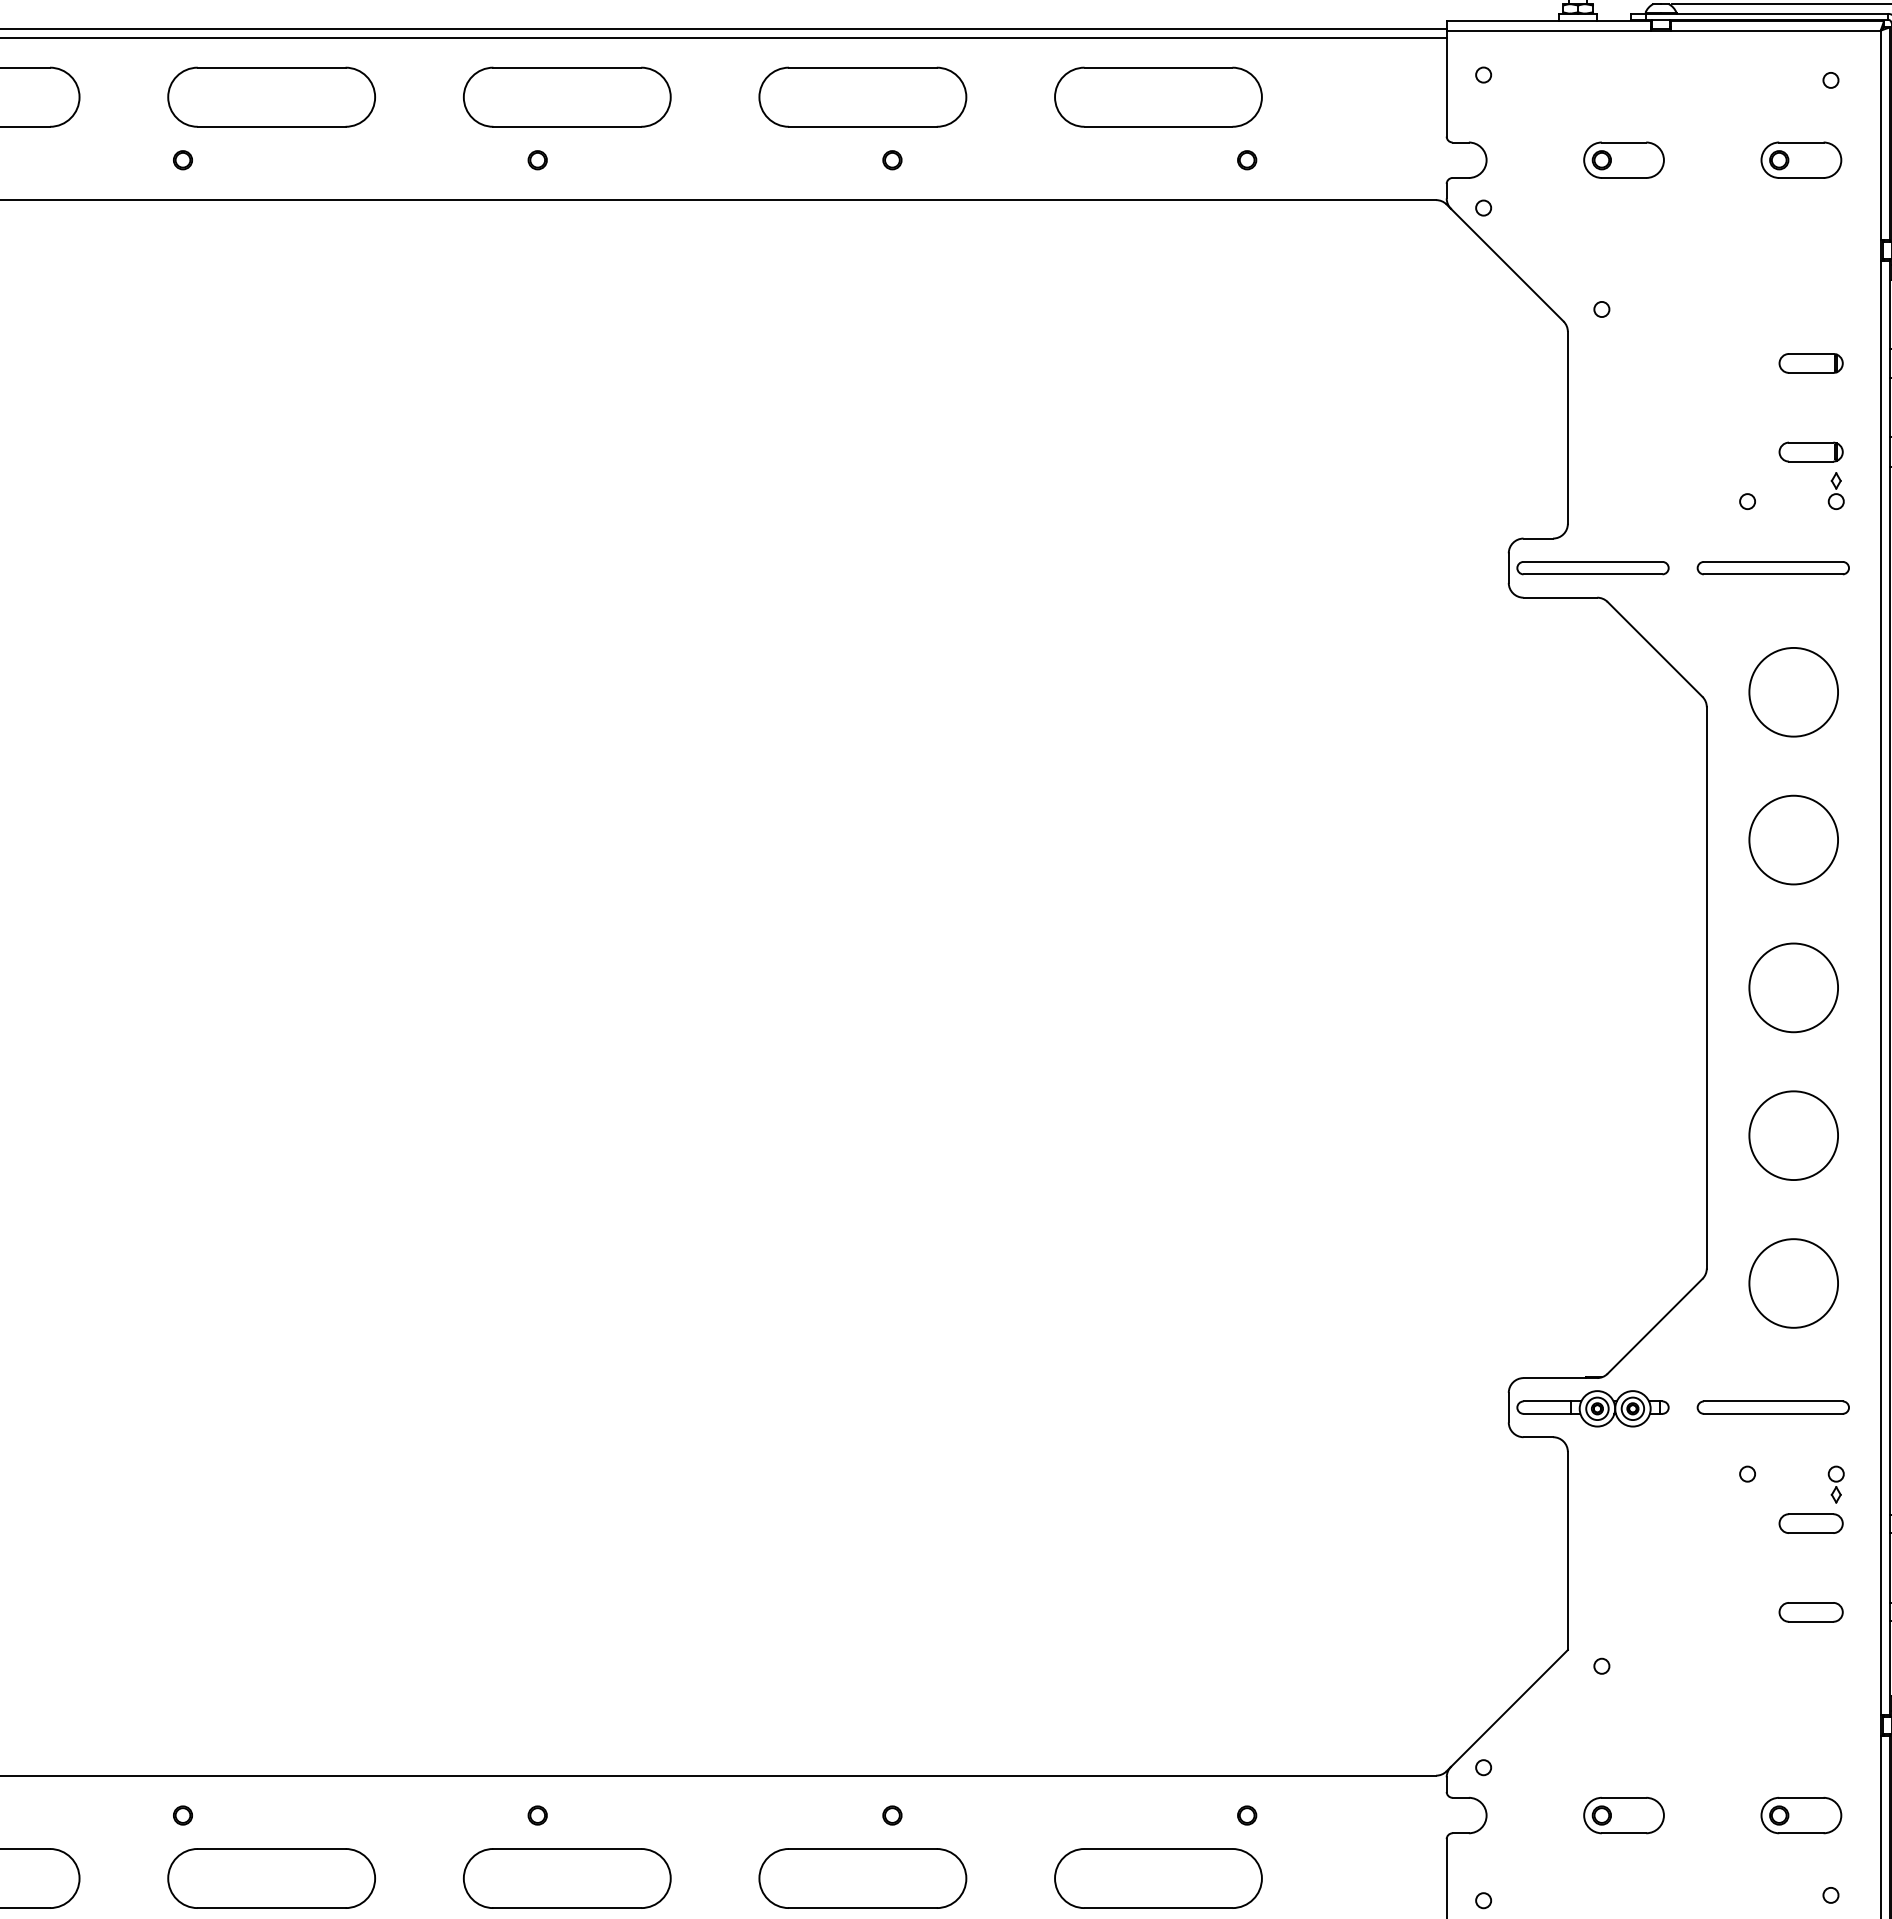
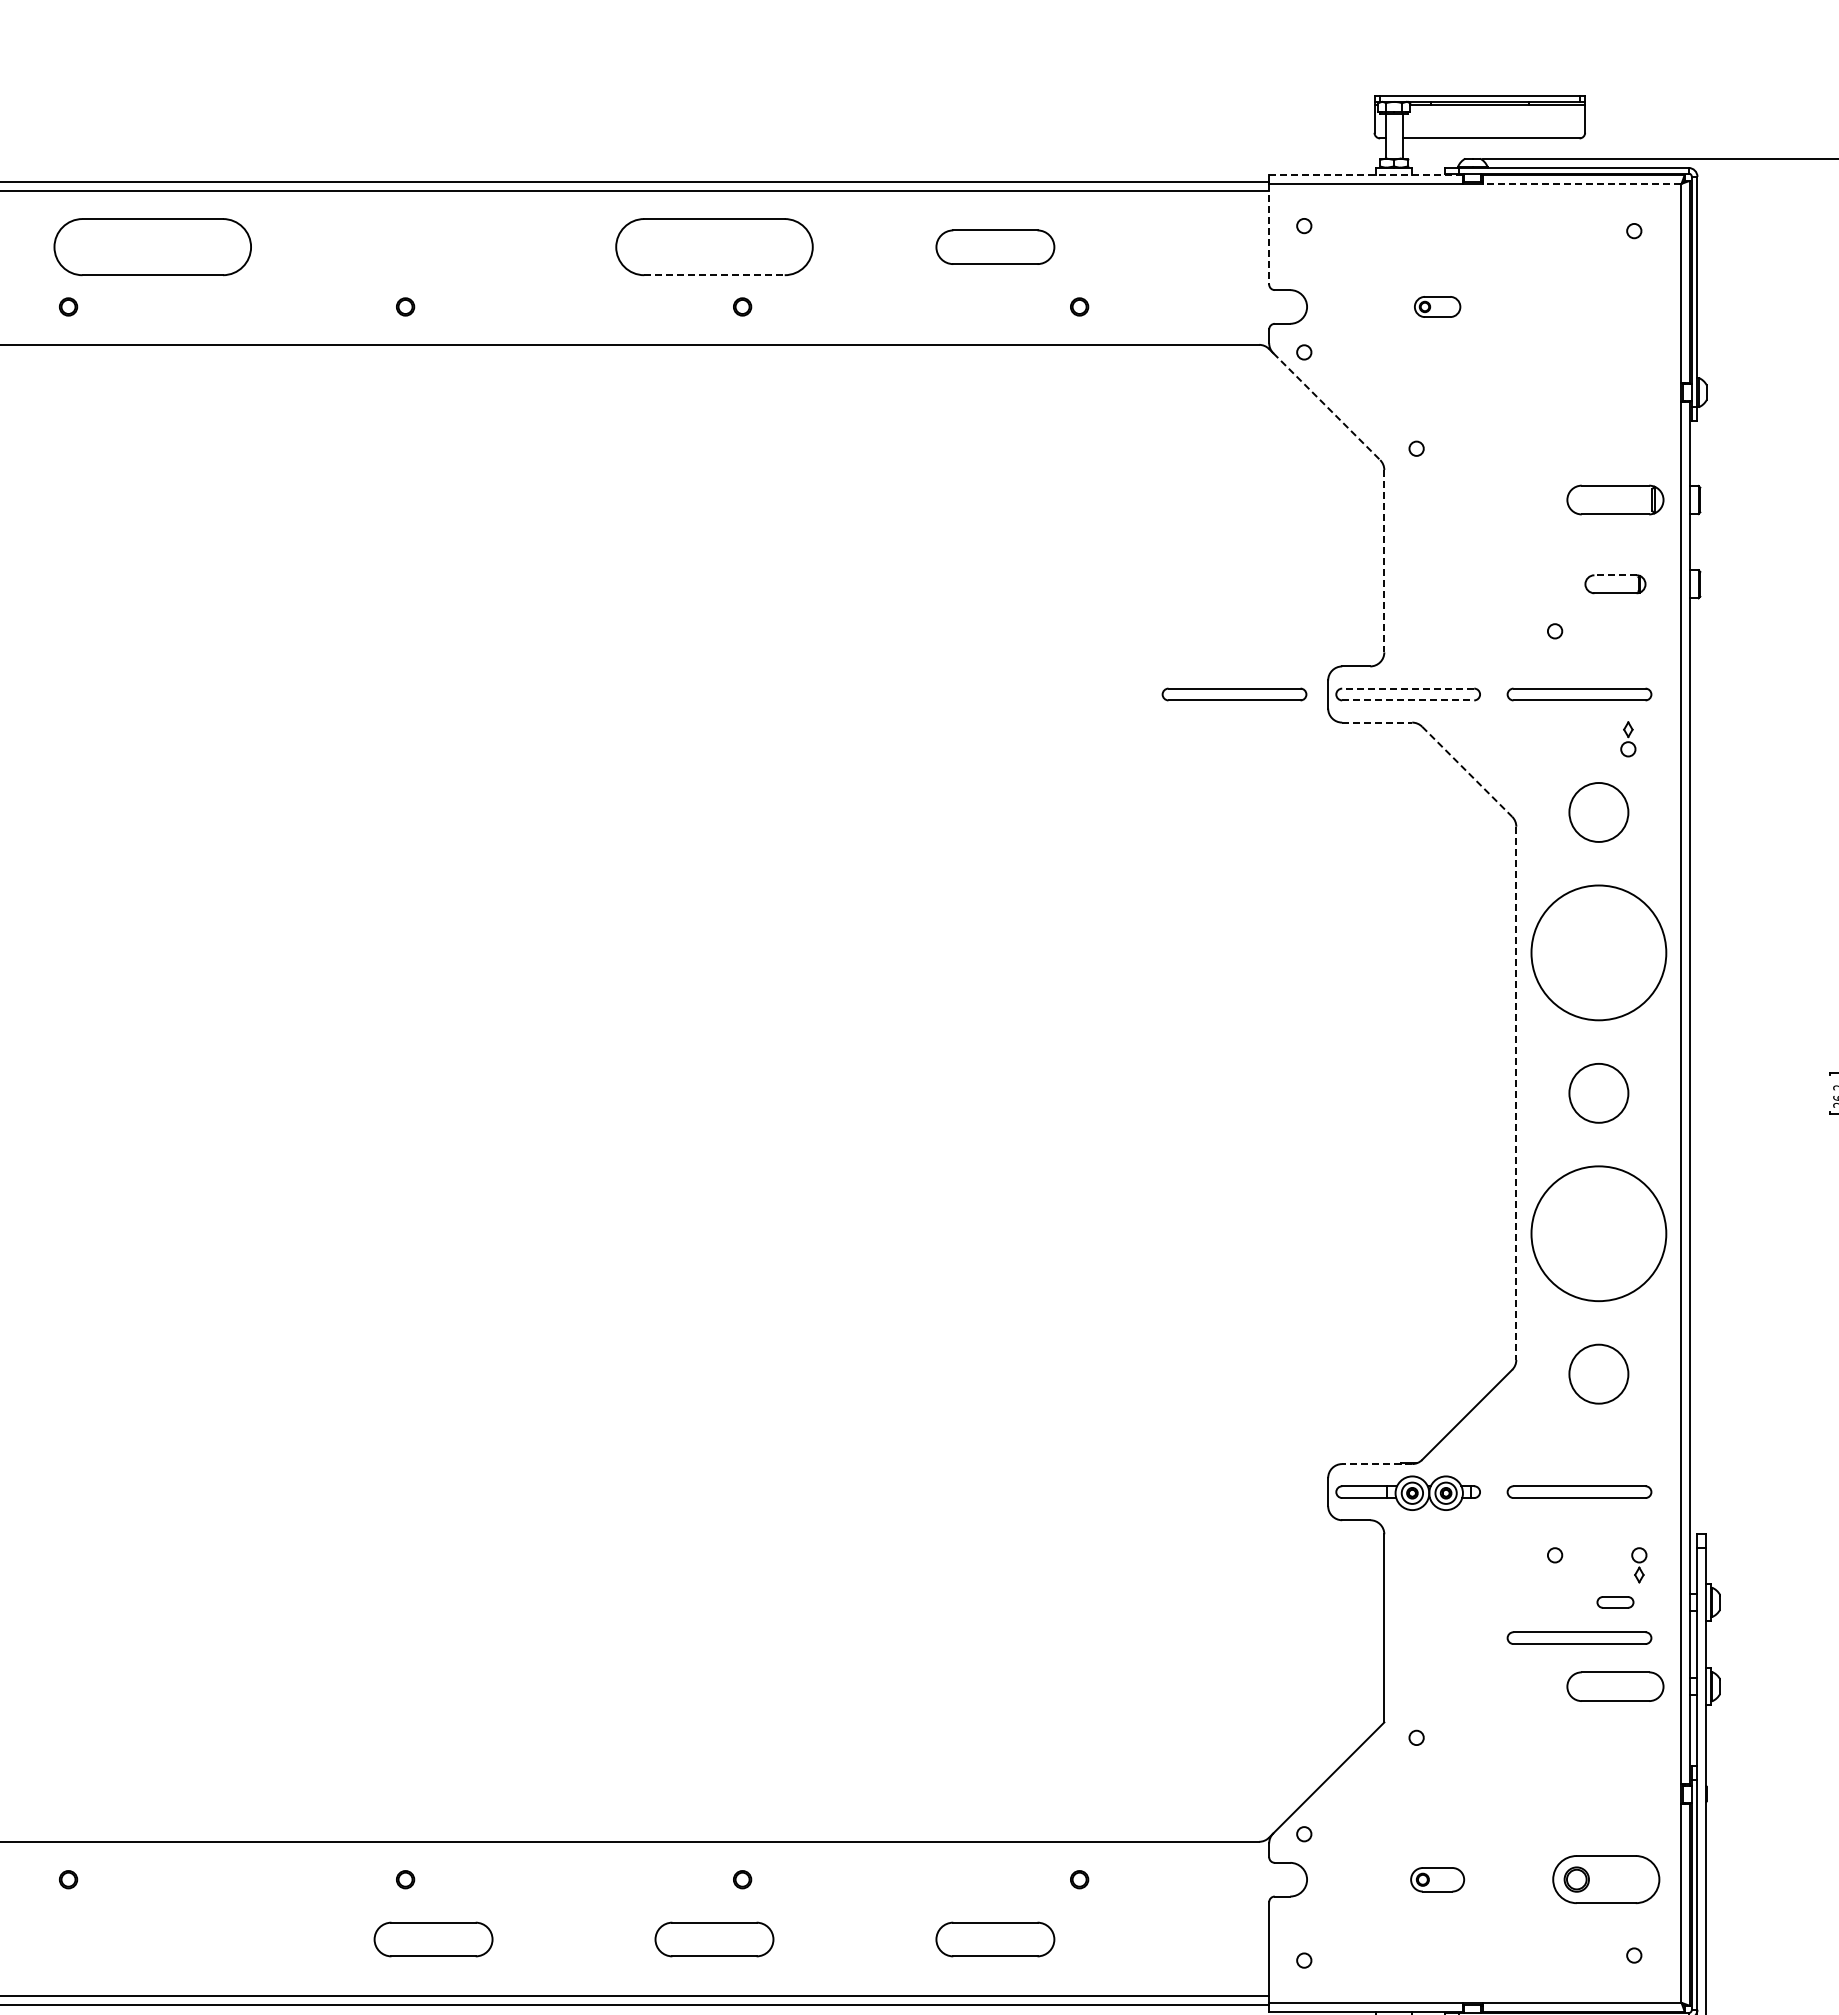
line: (1549, 20) -> (1366, 174), solid -> dashed
line: (1775, 30) -> (1581, 183), solid -> dashed
line: (1447, 83) -> (1269, 234), solid -> dashed
part: (567, 97) -> (433, 247), removed
part: (1158, 97) -> (995, 247), size x0.6
line: (862, 127) -> (714, 275), solid -> dashed
part: (1623, 159) -> (1437, 306), size x0.6
part: (1800, 159) -> (1605, 306), removed
line: (1507, 264) -> (1326, 406), solid -> dashed
part: (1811, 362) -> (1615, 499), size x1.6
line: (1568, 428) -> (1384, 561), solid -> dashed
line: (1810, 442) -> (1614, 575), solid -> dashed
part: (1836, 491) -> (1628, 739), moved
line: (1592, 561) -> (1407, 688), solid -> dashed
part: (1410, 568) -> (1234, 694), added
line: (1593, 574) -> (1408, 700), solid -> dashed
line: (1560, 597) -> (1377, 722), solid -> dashed
line: (1655, 649) -> (1467, 771), solid -> dashed
circle: (1793, 692) -> (1598, 812), size x0.7
circle: (1793, 839) -> (1598, 952), size x1.6
line: (1706, 988) -> (1516, 1093), solid -> dashed
circle: (1793, 988) -> (1598, 1093), size x0.7
circle: (1793, 1135) -> (1598, 1233), size x1.6
circle: (1793, 1283) -> (1598, 1374), size x0.7
line: (1559, 1378) -> (1376, 1464), solid -> dashed
part: (1811, 1523) -> (1615, 1602), size x0.6
part: (1773, 1560) -> (1579, 1637), added
part: (1811, 1612) -> (1615, 1686), size x1.6
part: (1623, 1815) -> (1437, 1879), size x0.7
part: (1800, 1815) -> (1605, 1879), size x1.4
part: (271, 1878) -> (152, 1939), removed
part: (567, 1878) -> (433, 1939), size x0.6
part: (862, 1878) -> (714, 1939), size x0.6
part: (1158, 1878) -> (995, 1939), size x0.6

